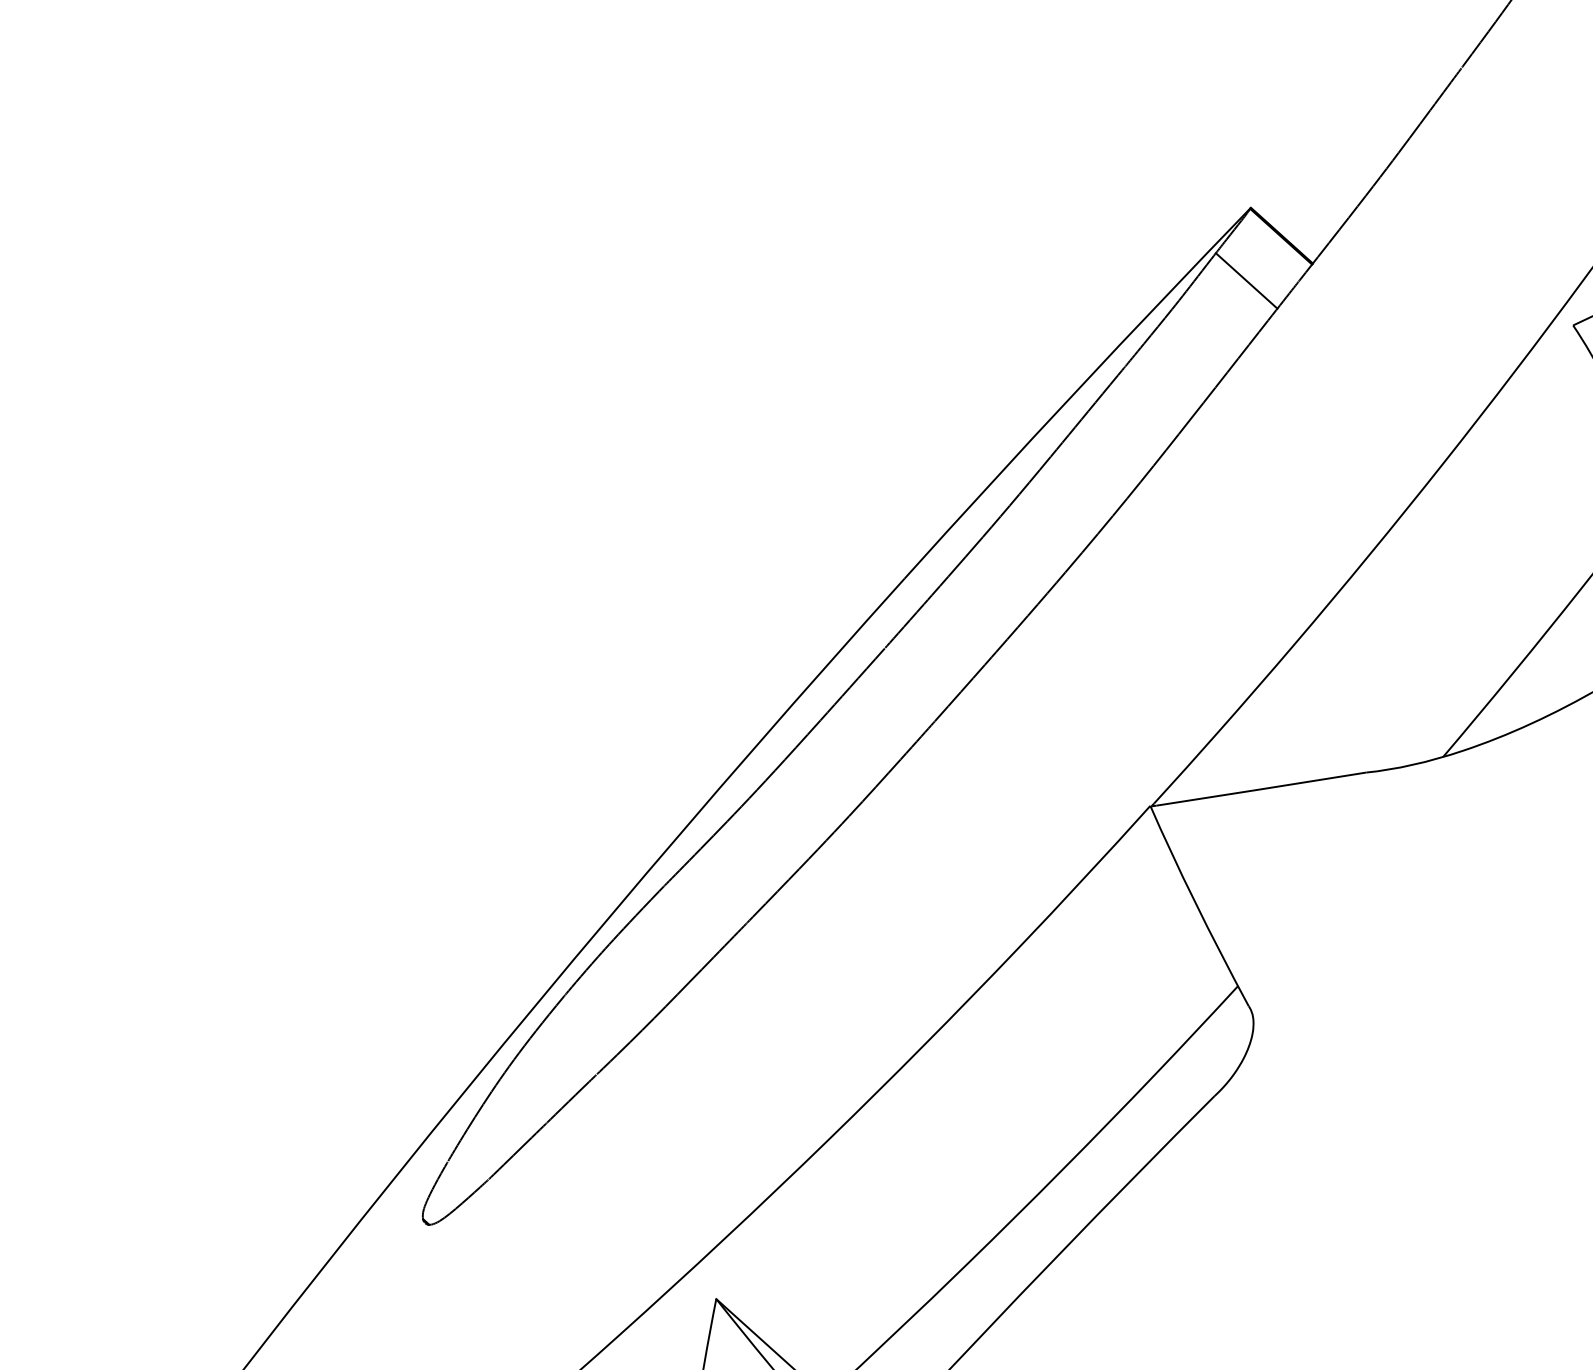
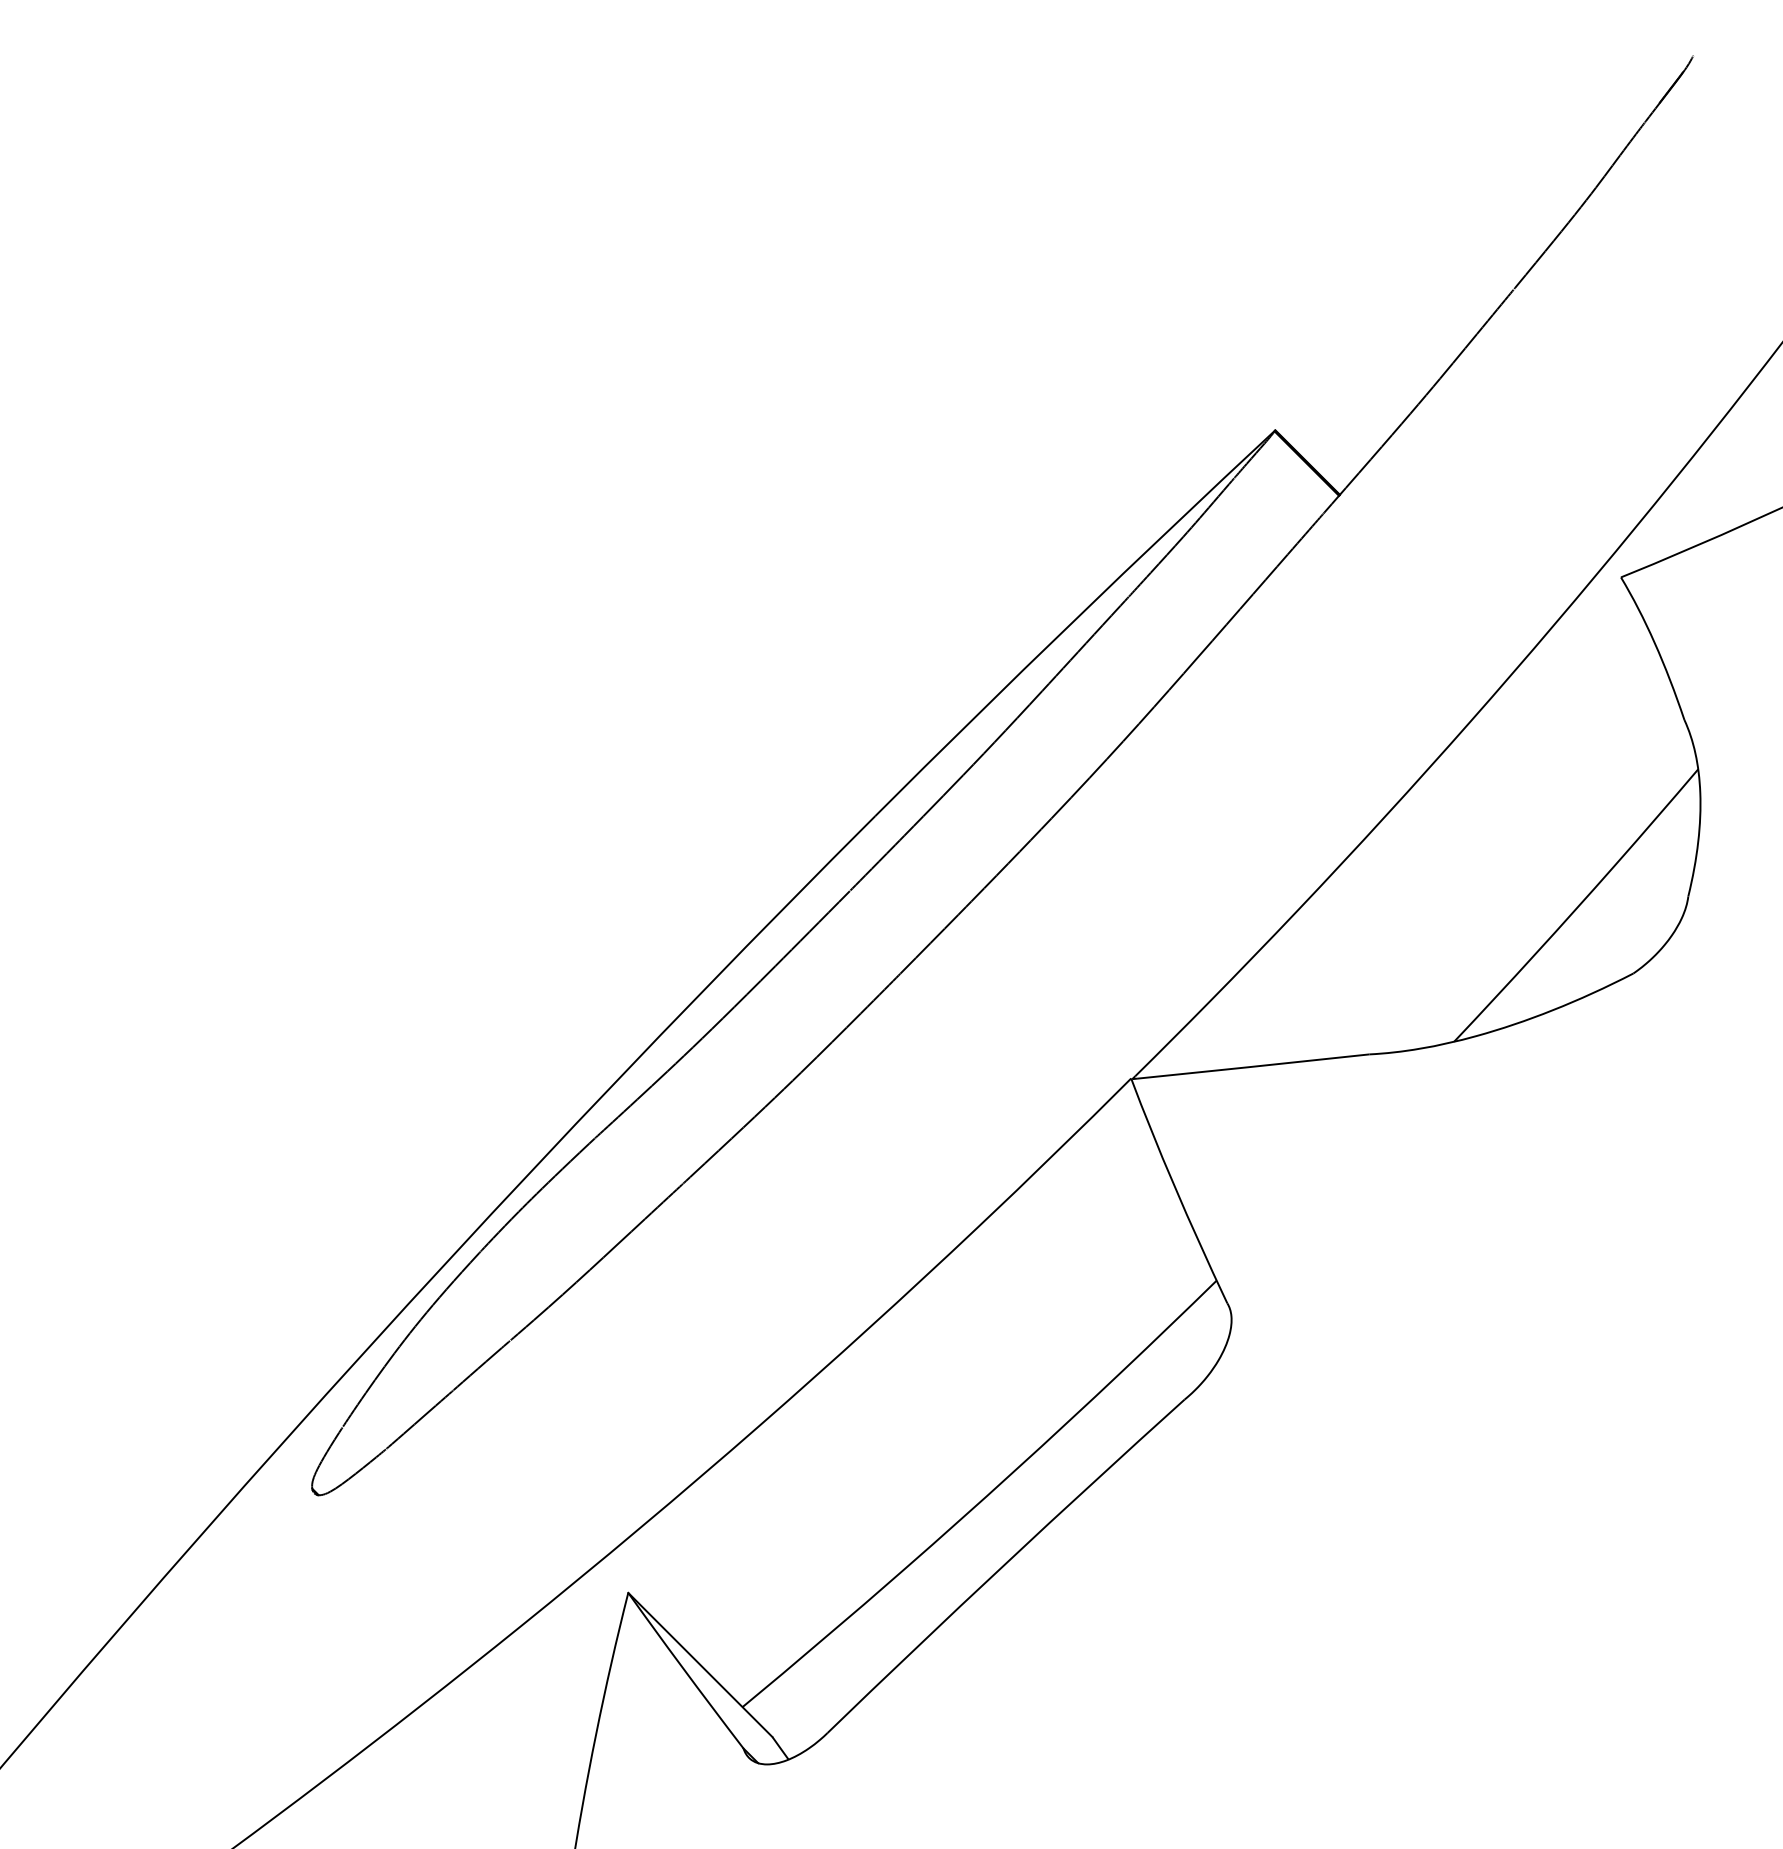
line: (1246, 280) -> (1266, 509), removed

